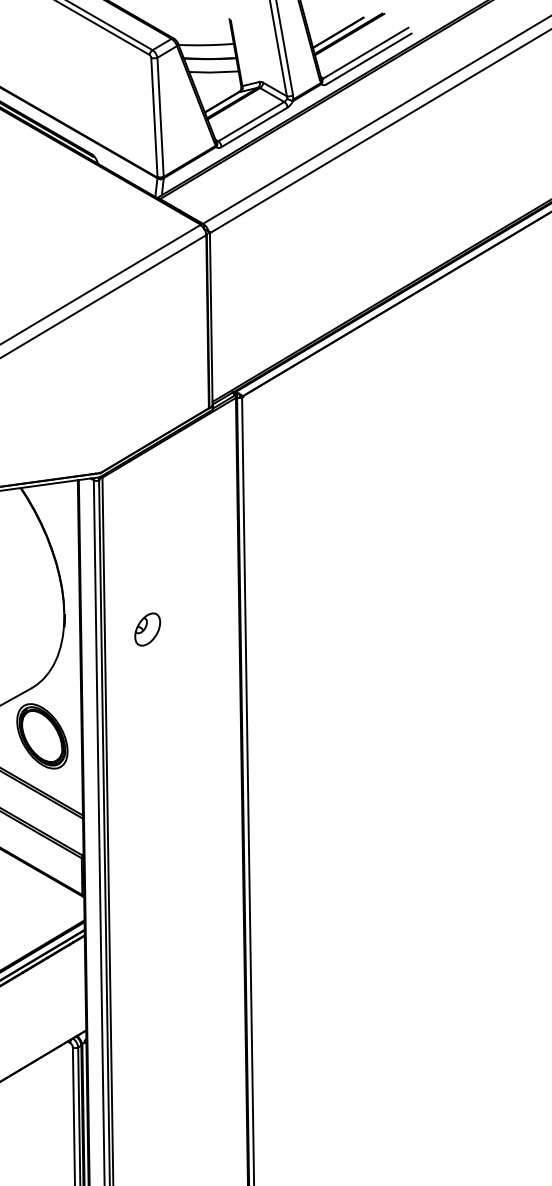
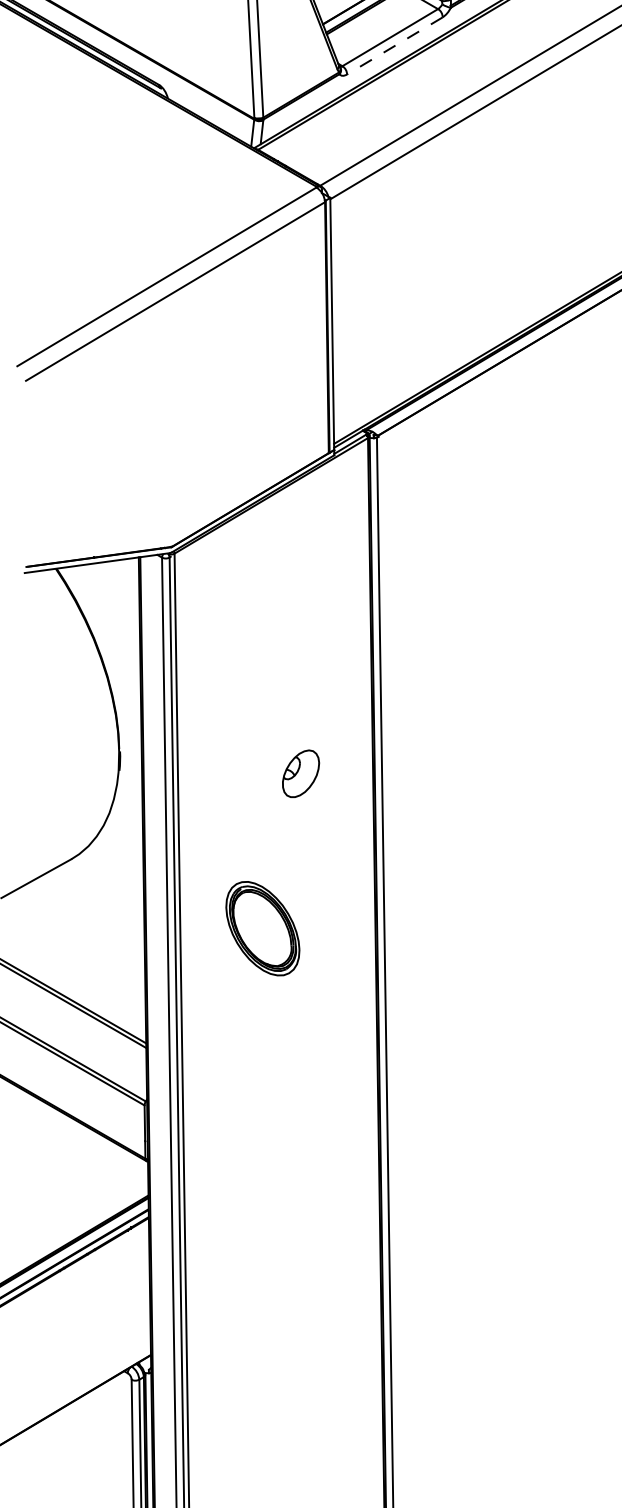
line: (254, 127) -> (394, 46), solid -> dashed
part: (147, 629) -> (300, 773), moved
part: (42, 736) -> (263, 928), moved

